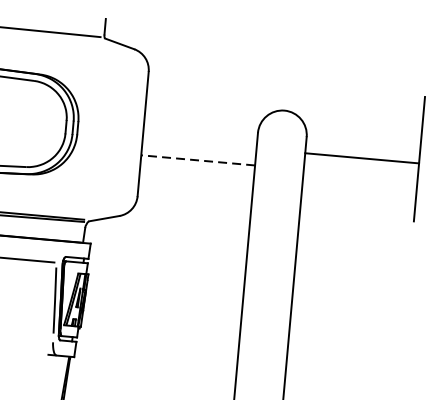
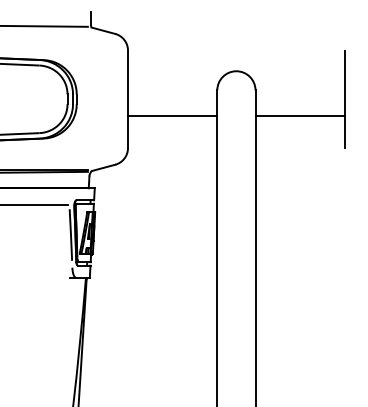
line: (361, 158) -> (299, 116), moved
line: (197, 161) -> (172, 116), dashed -> solid

